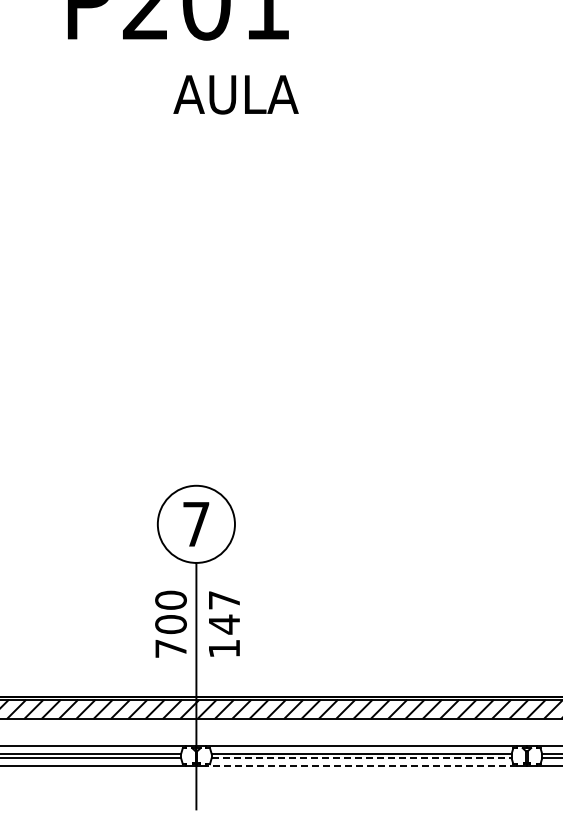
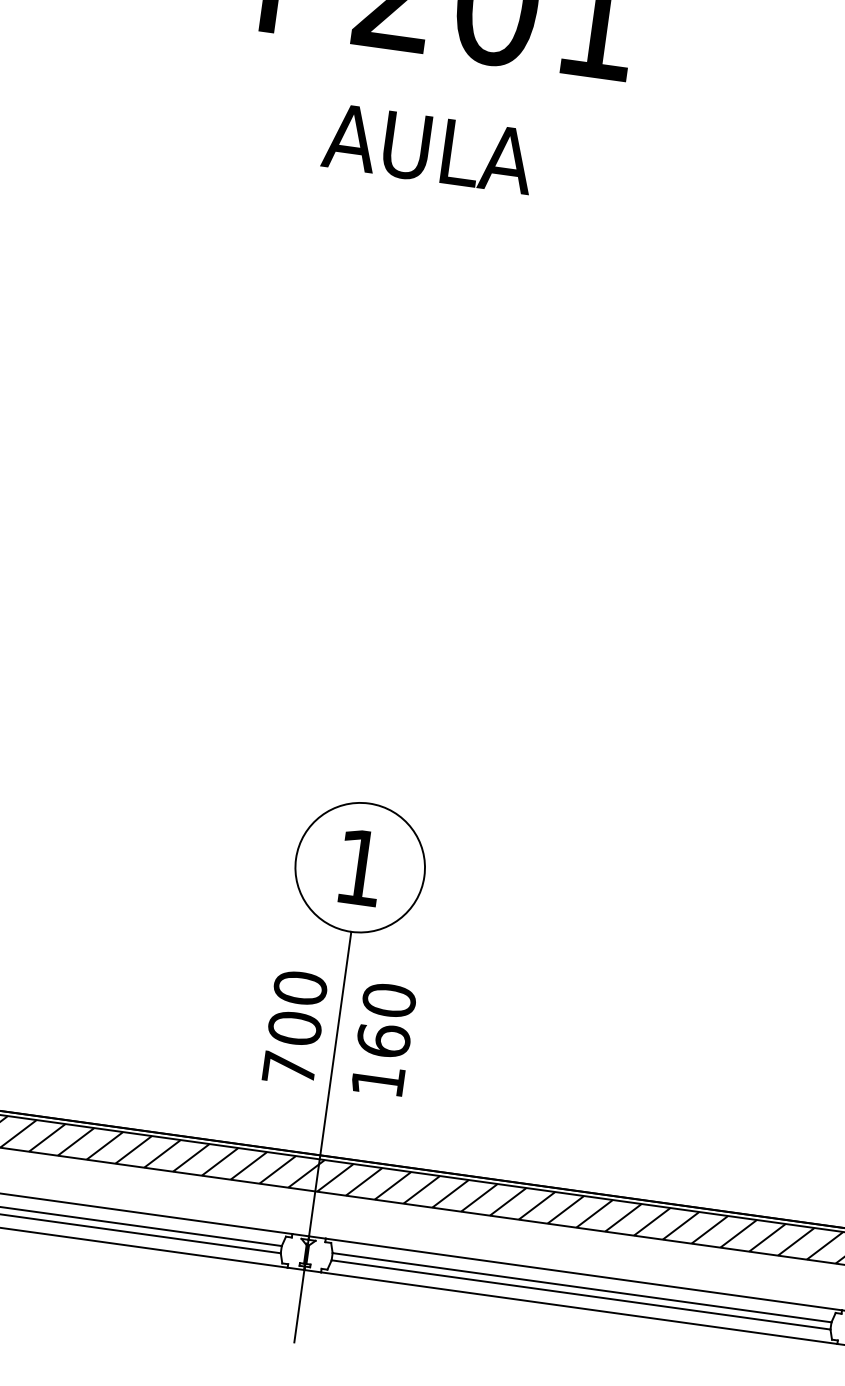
text: (235, 94) -> (427, 148), moved
text: (196, 524) -> (360, 867), 7 -> 1
text: (224, 612) -> (386, 1020), 147 -> 160
line: (361, 758) -> (580, 1295), dashed -> solid
line: (361, 766) -> (578, 1308), dashed -> solid

